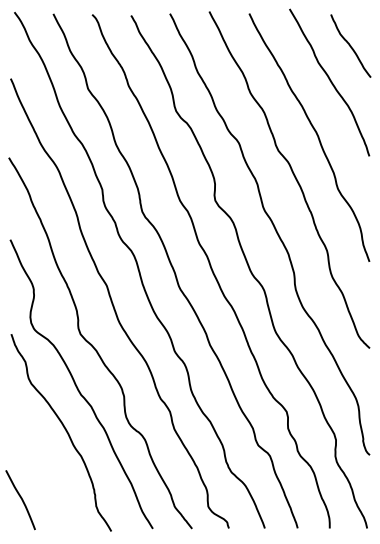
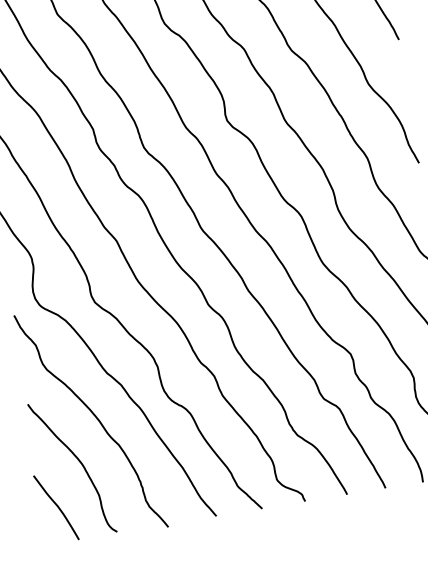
curve: (45, 465) -> (78, 462), added

